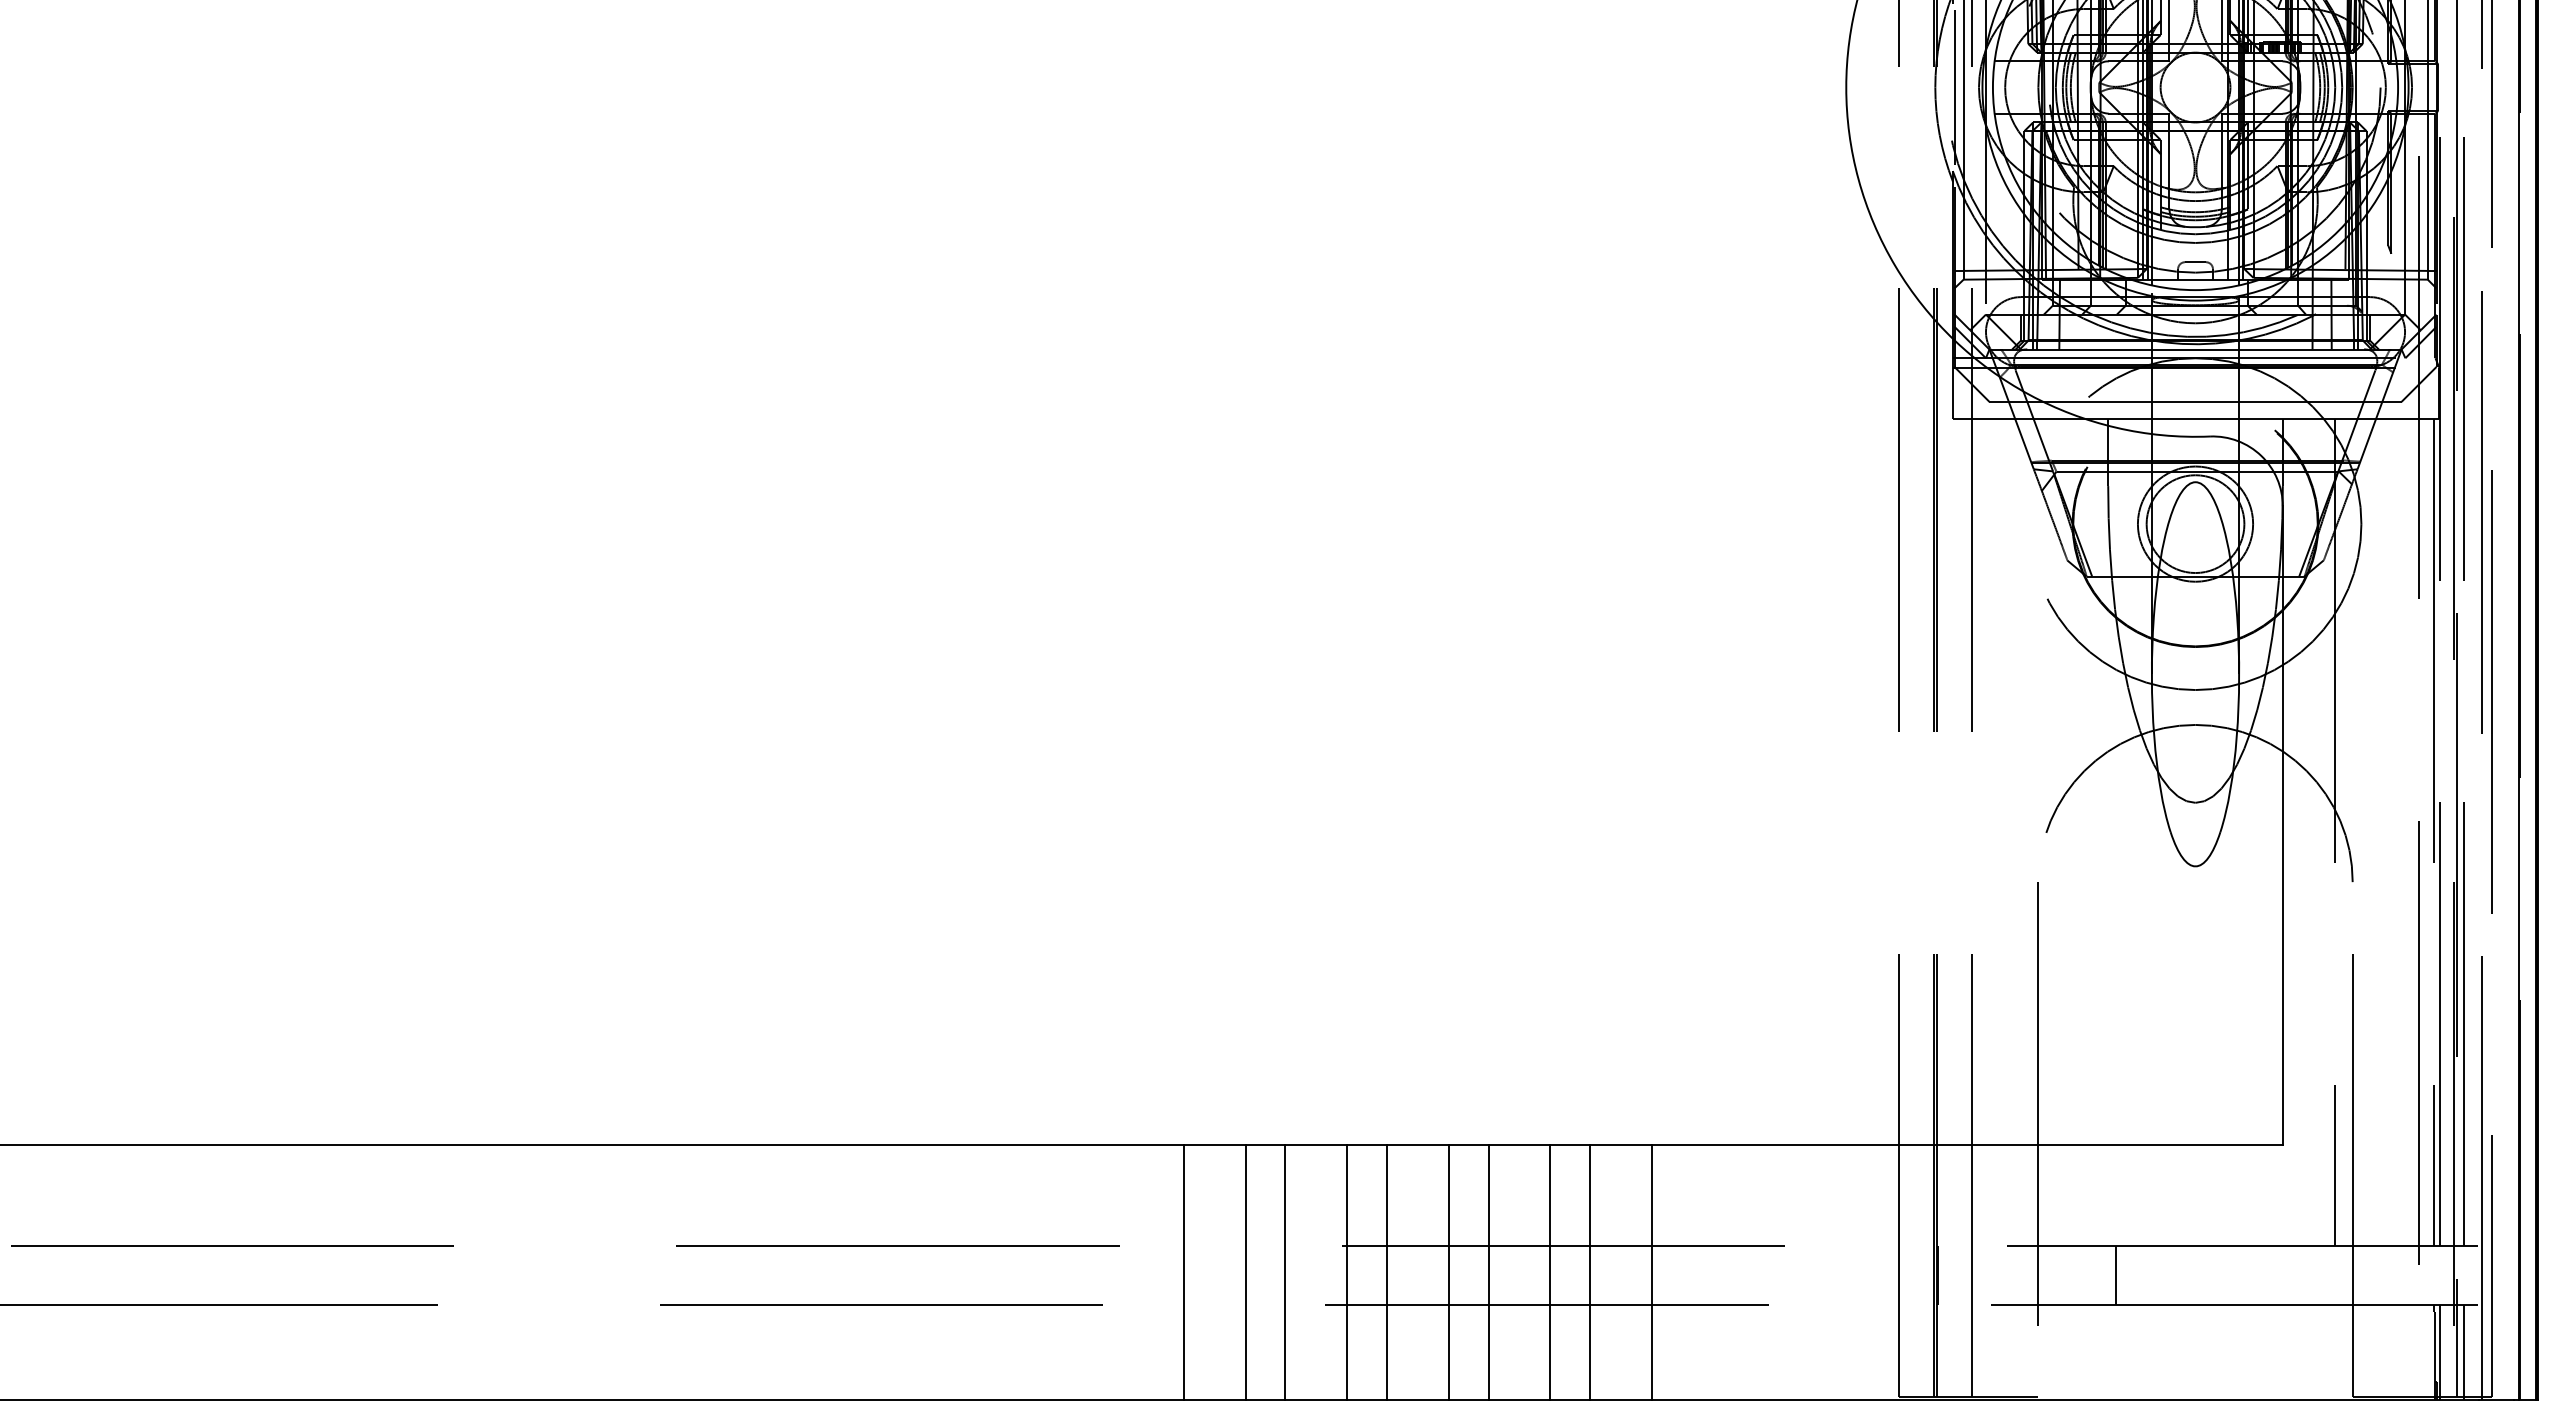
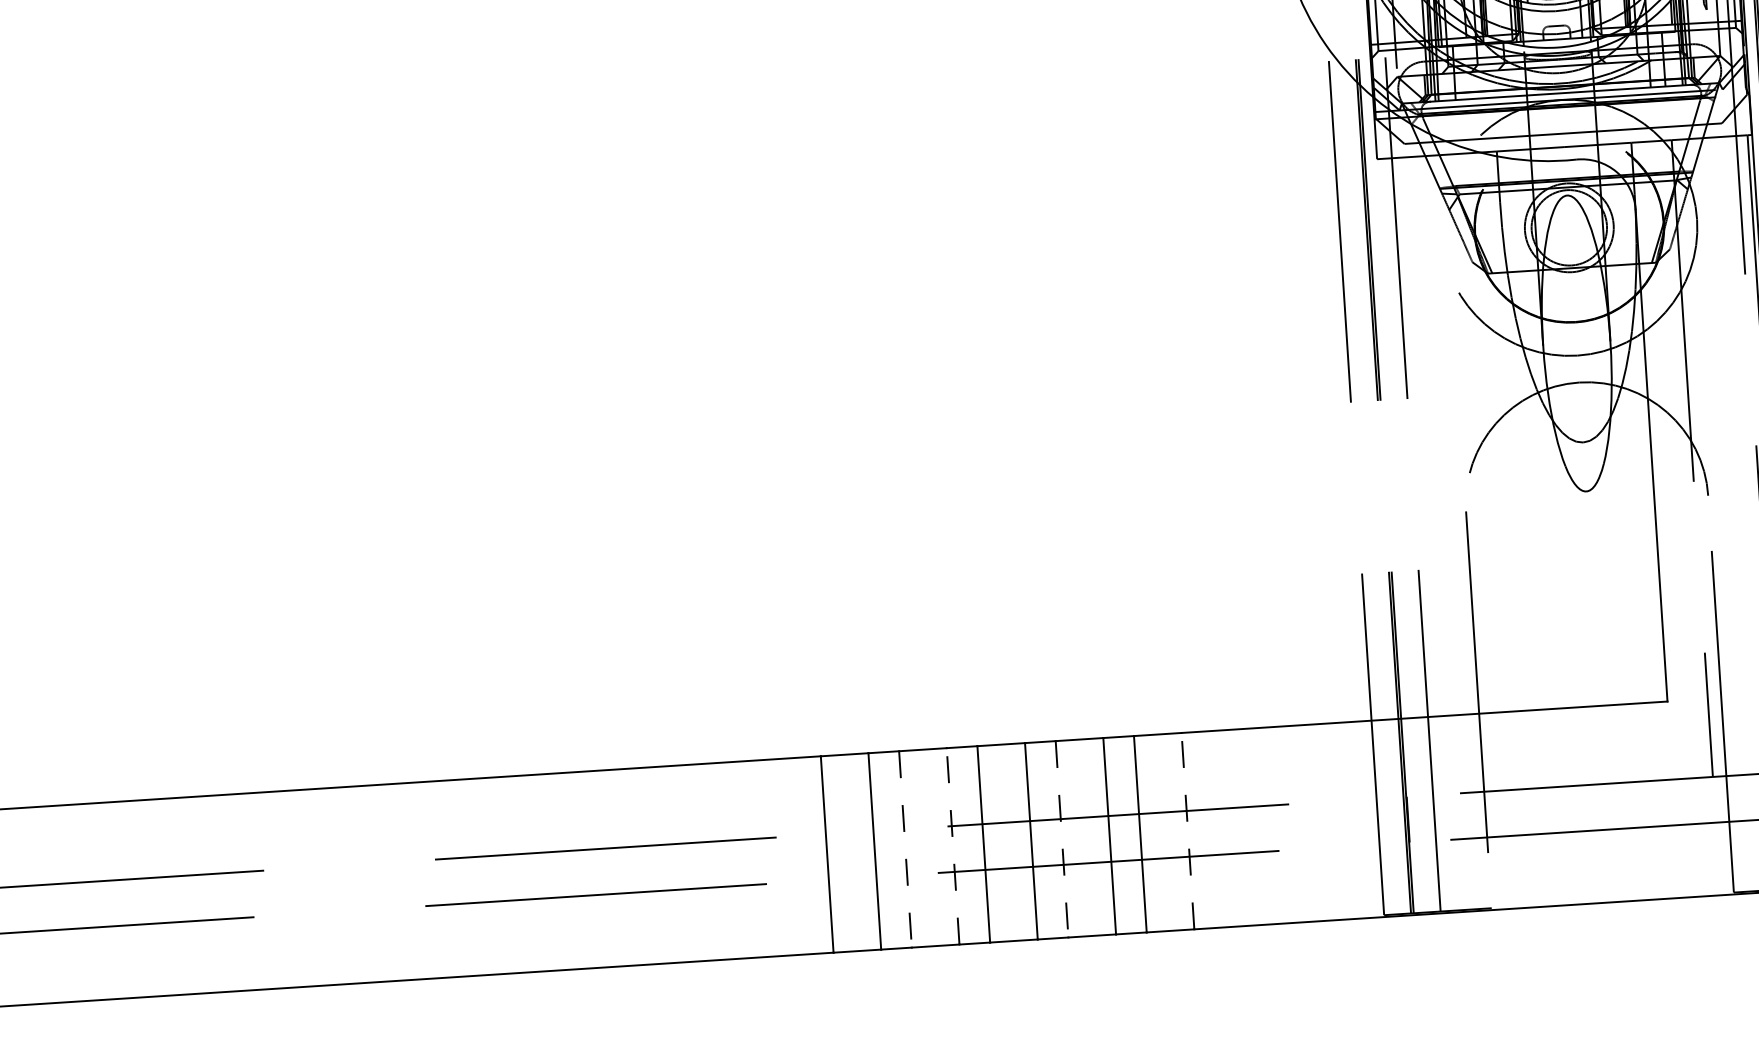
line: (1347, 1271) -> (953, 845), solid -> dashed
line: (1652, 1271) -> (1188, 830), solid -> dashed
line: (1285, 1272) -> (905, 849), solid -> dashed
line: (1488, 1272) -> (1061, 839), solid -> dashed
line: (2115, 1275) -> (1545, 810), removed

